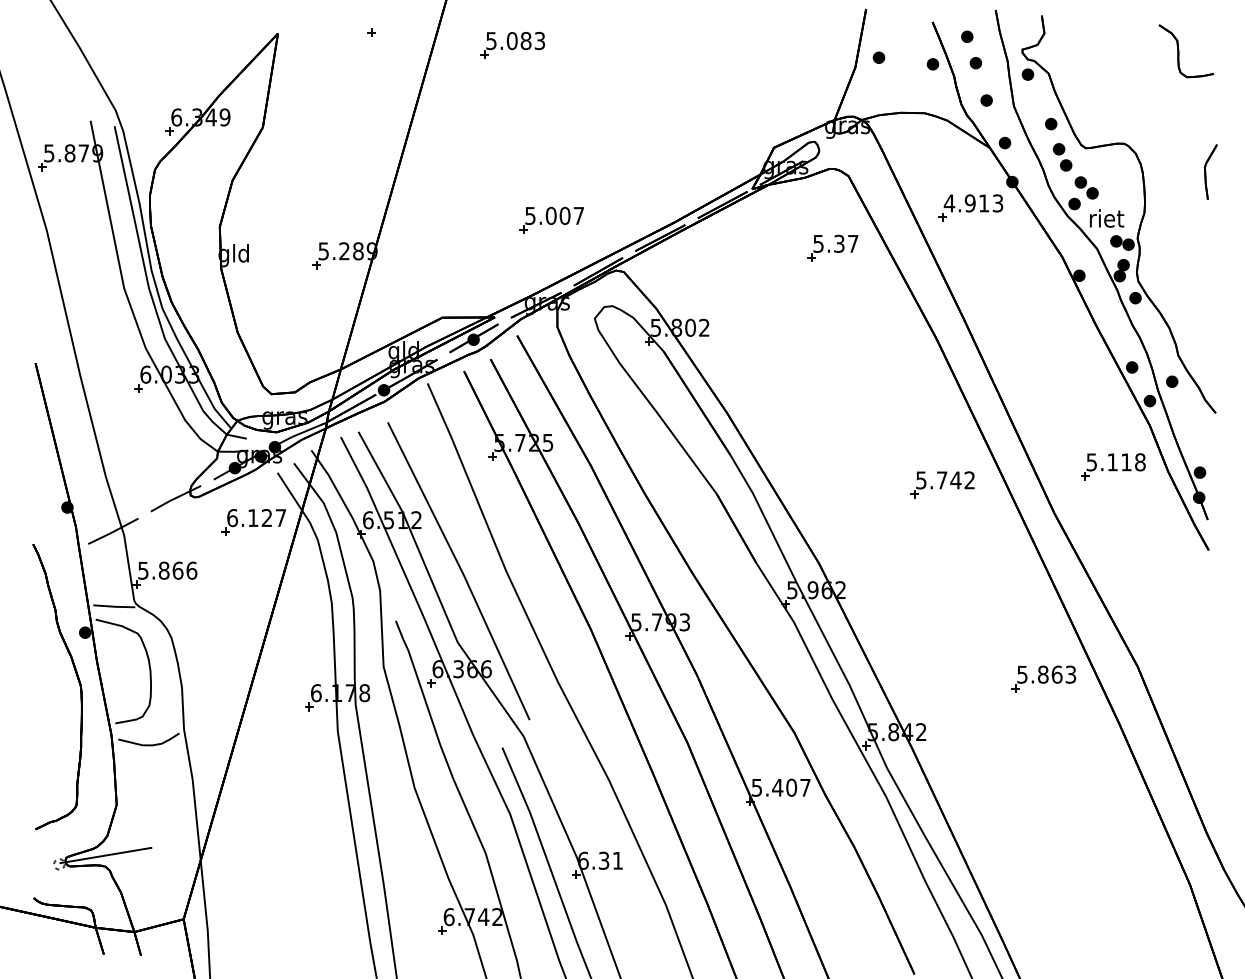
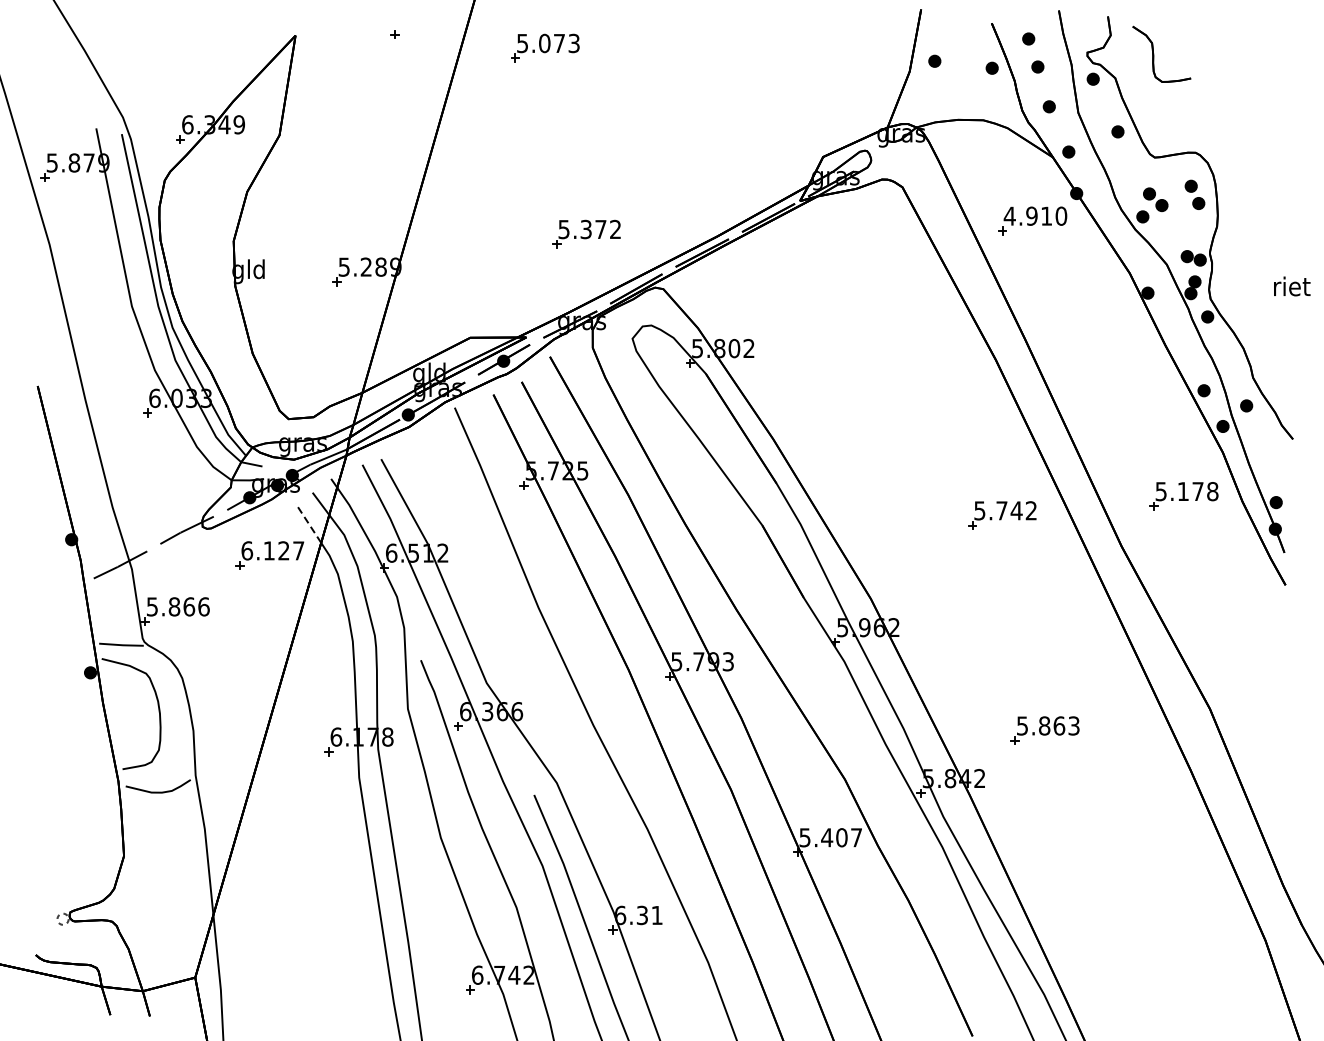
text: (525, 41) -> (558, 44), 5.083 -> 5.073
part: (1179, 51) -> (1154, 54), moved
part: (1062, 157) -> (1194, 195), moved
part: (1210, 171) -> (1287, 182), removed
text: (997, 203) -> (1060, 216), 4.913 -> 4.910
text: (564, 215) -> (600, 229), 5.007 -> 5.372
text: (1107, 218) -> (1292, 286), moved
part: (832, 247) -> (885, 263), removed
text: (1126, 462) -> (1198, 491), 5.118 -> 5.178
line: (289, 491) -> (307, 522), solid -> dashed
line: (460, 570) -> (489, 606), removed
part: (1043, 678) -> (1044, 730), moved
part: (77, 679) -> (82, 722), removed
line: (105, 855) -> (112, 909), removed

